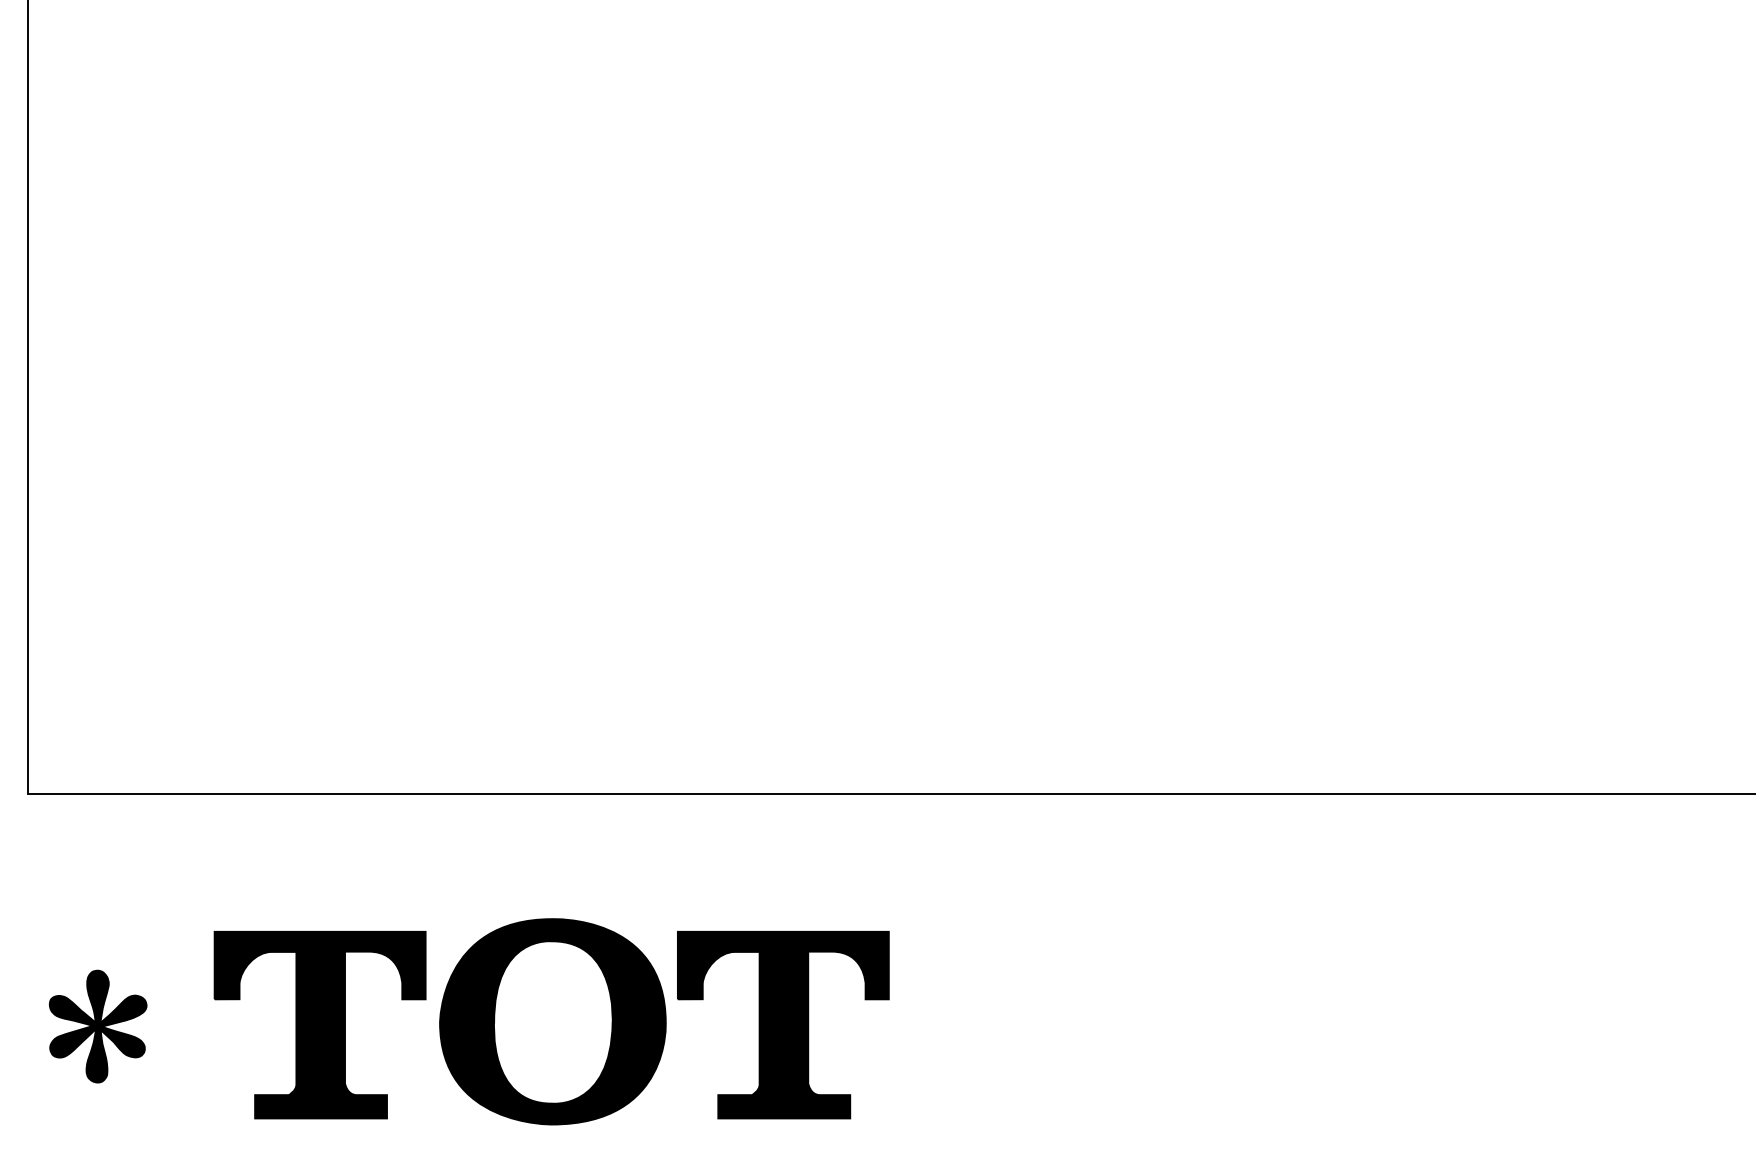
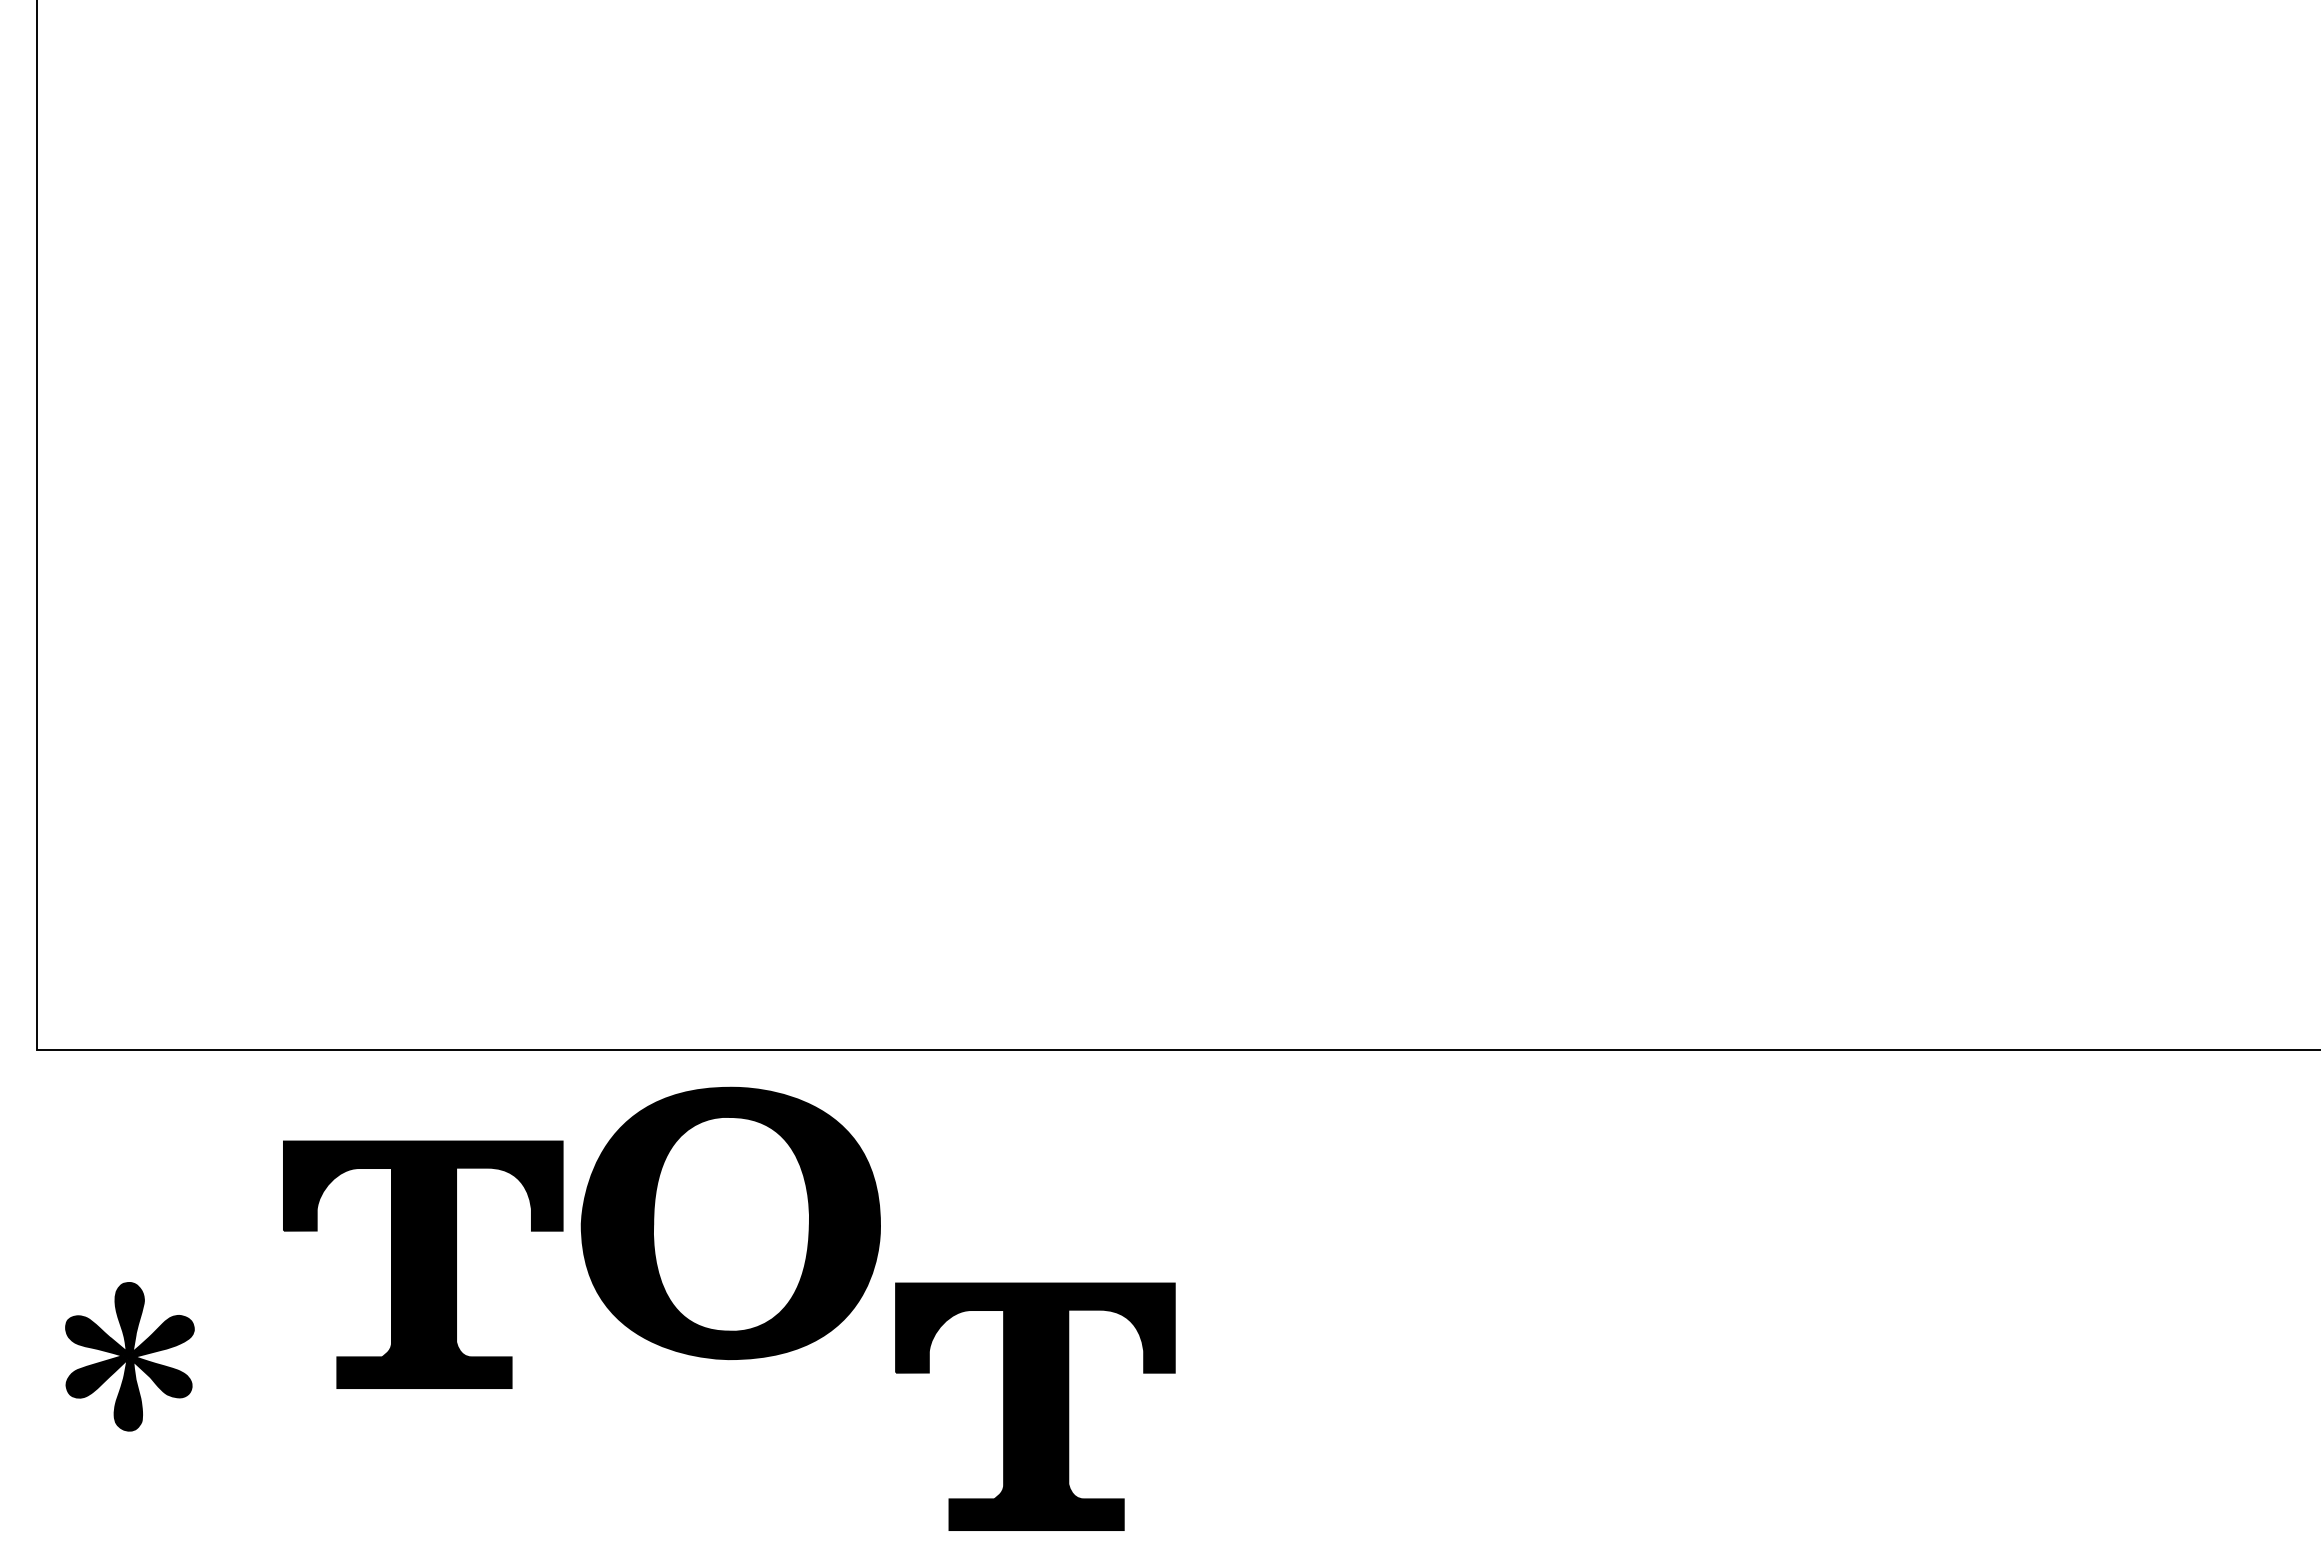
part: (552, 1021) -> (730, 1222), moved
part: (320, 1024) -> (423, 1264), moved
part: (783, 1024) -> (1035, 1406), moved

